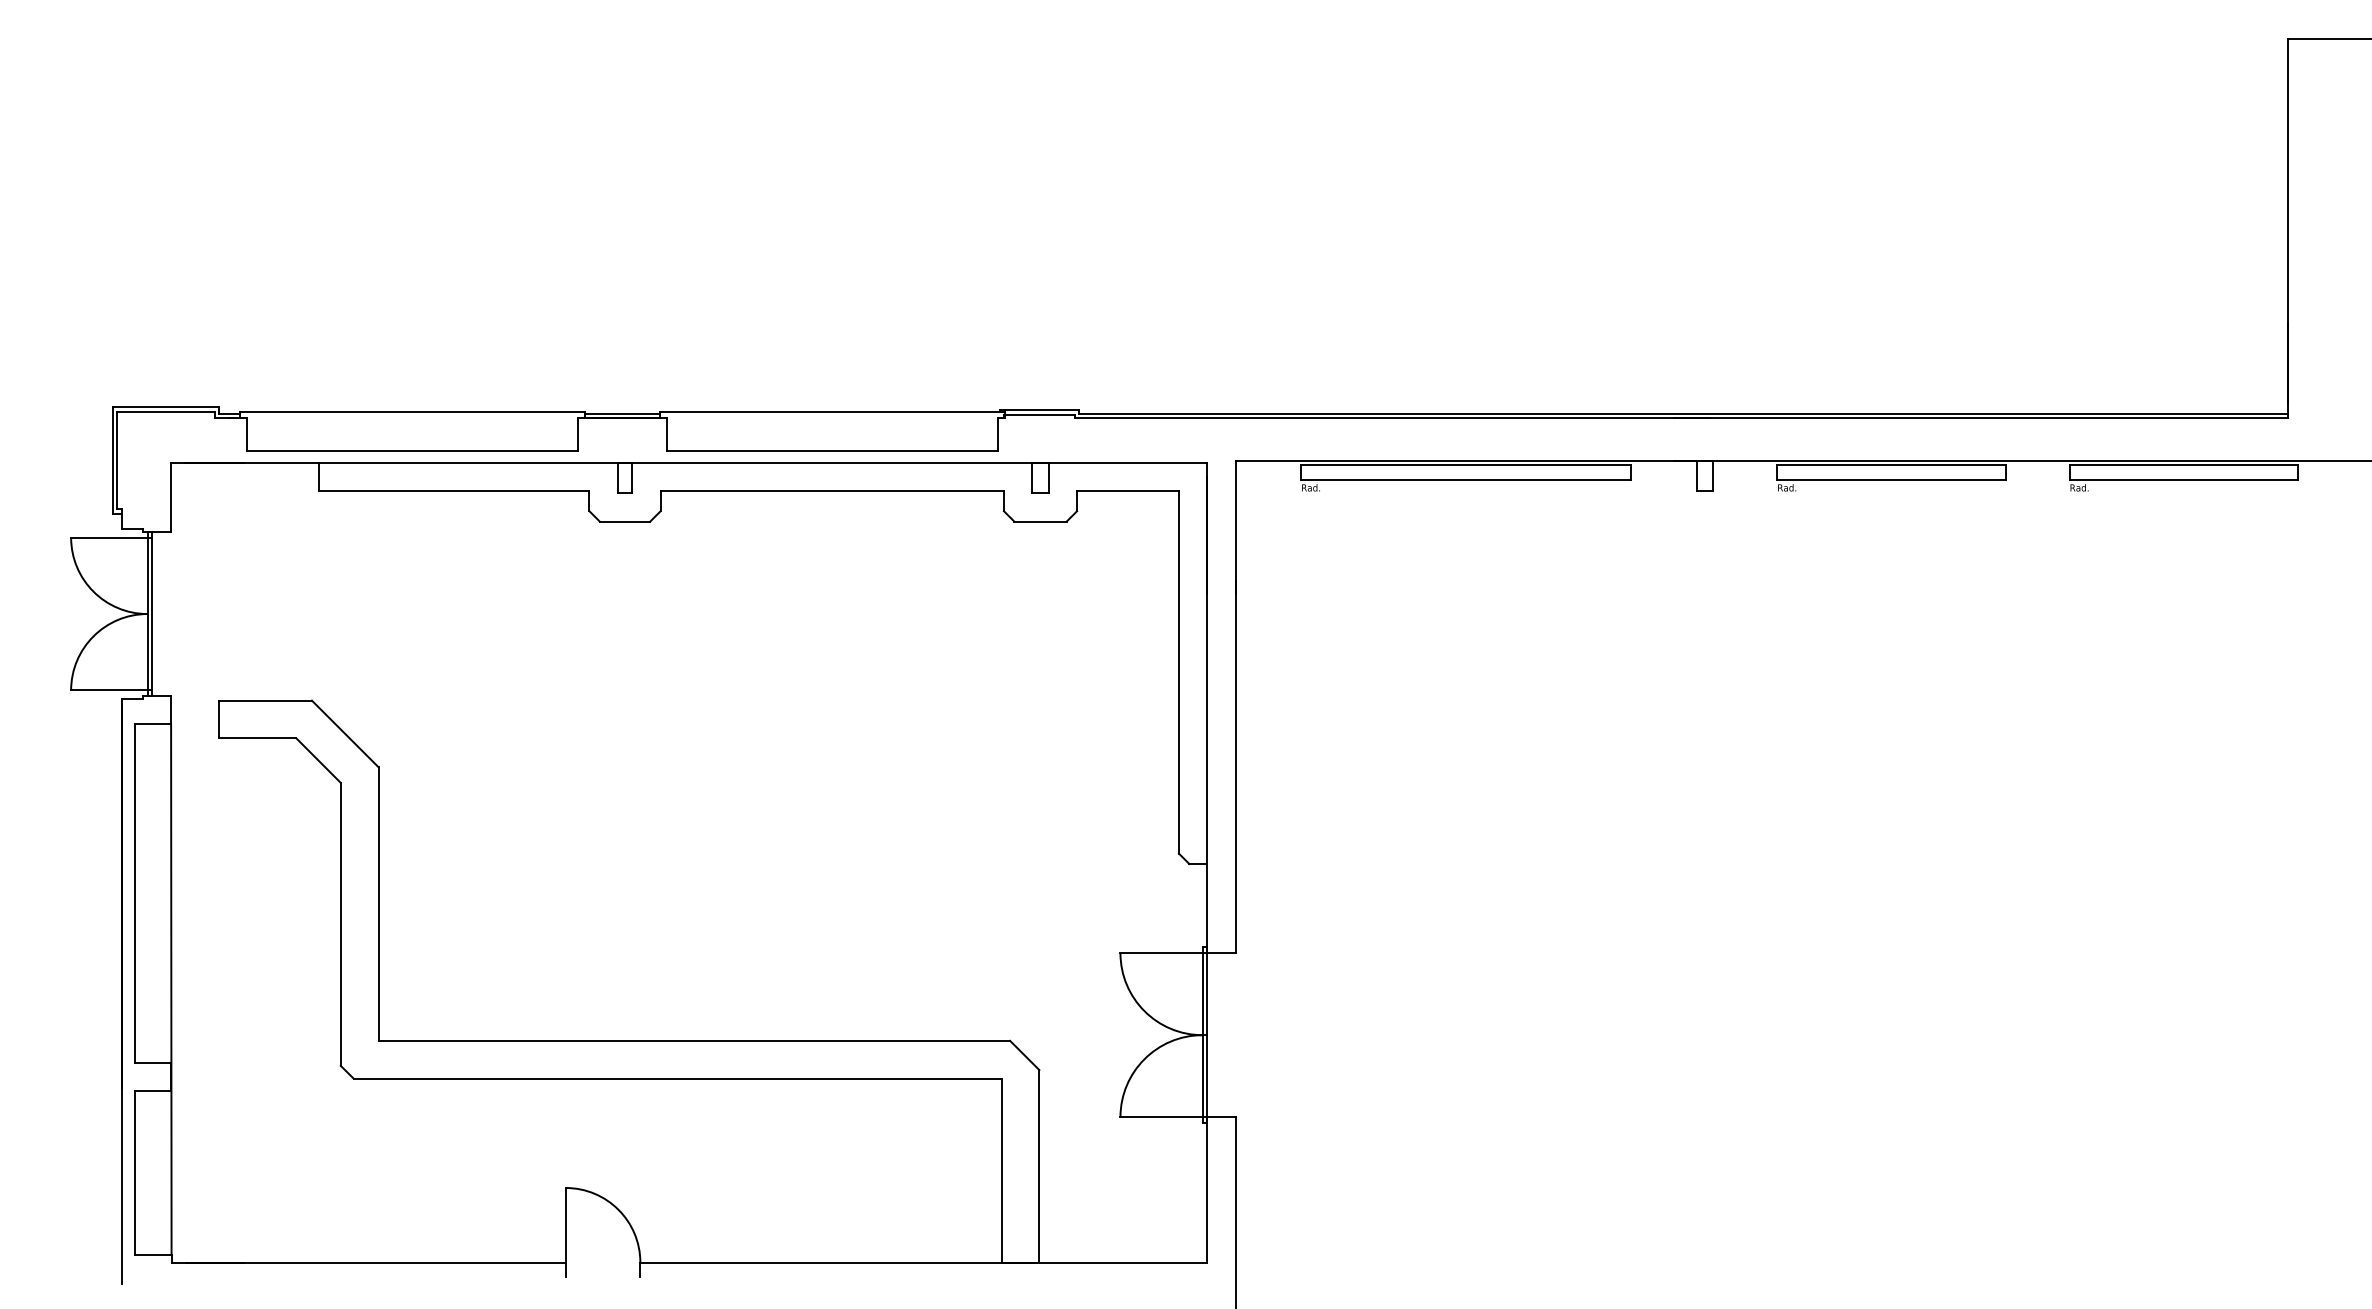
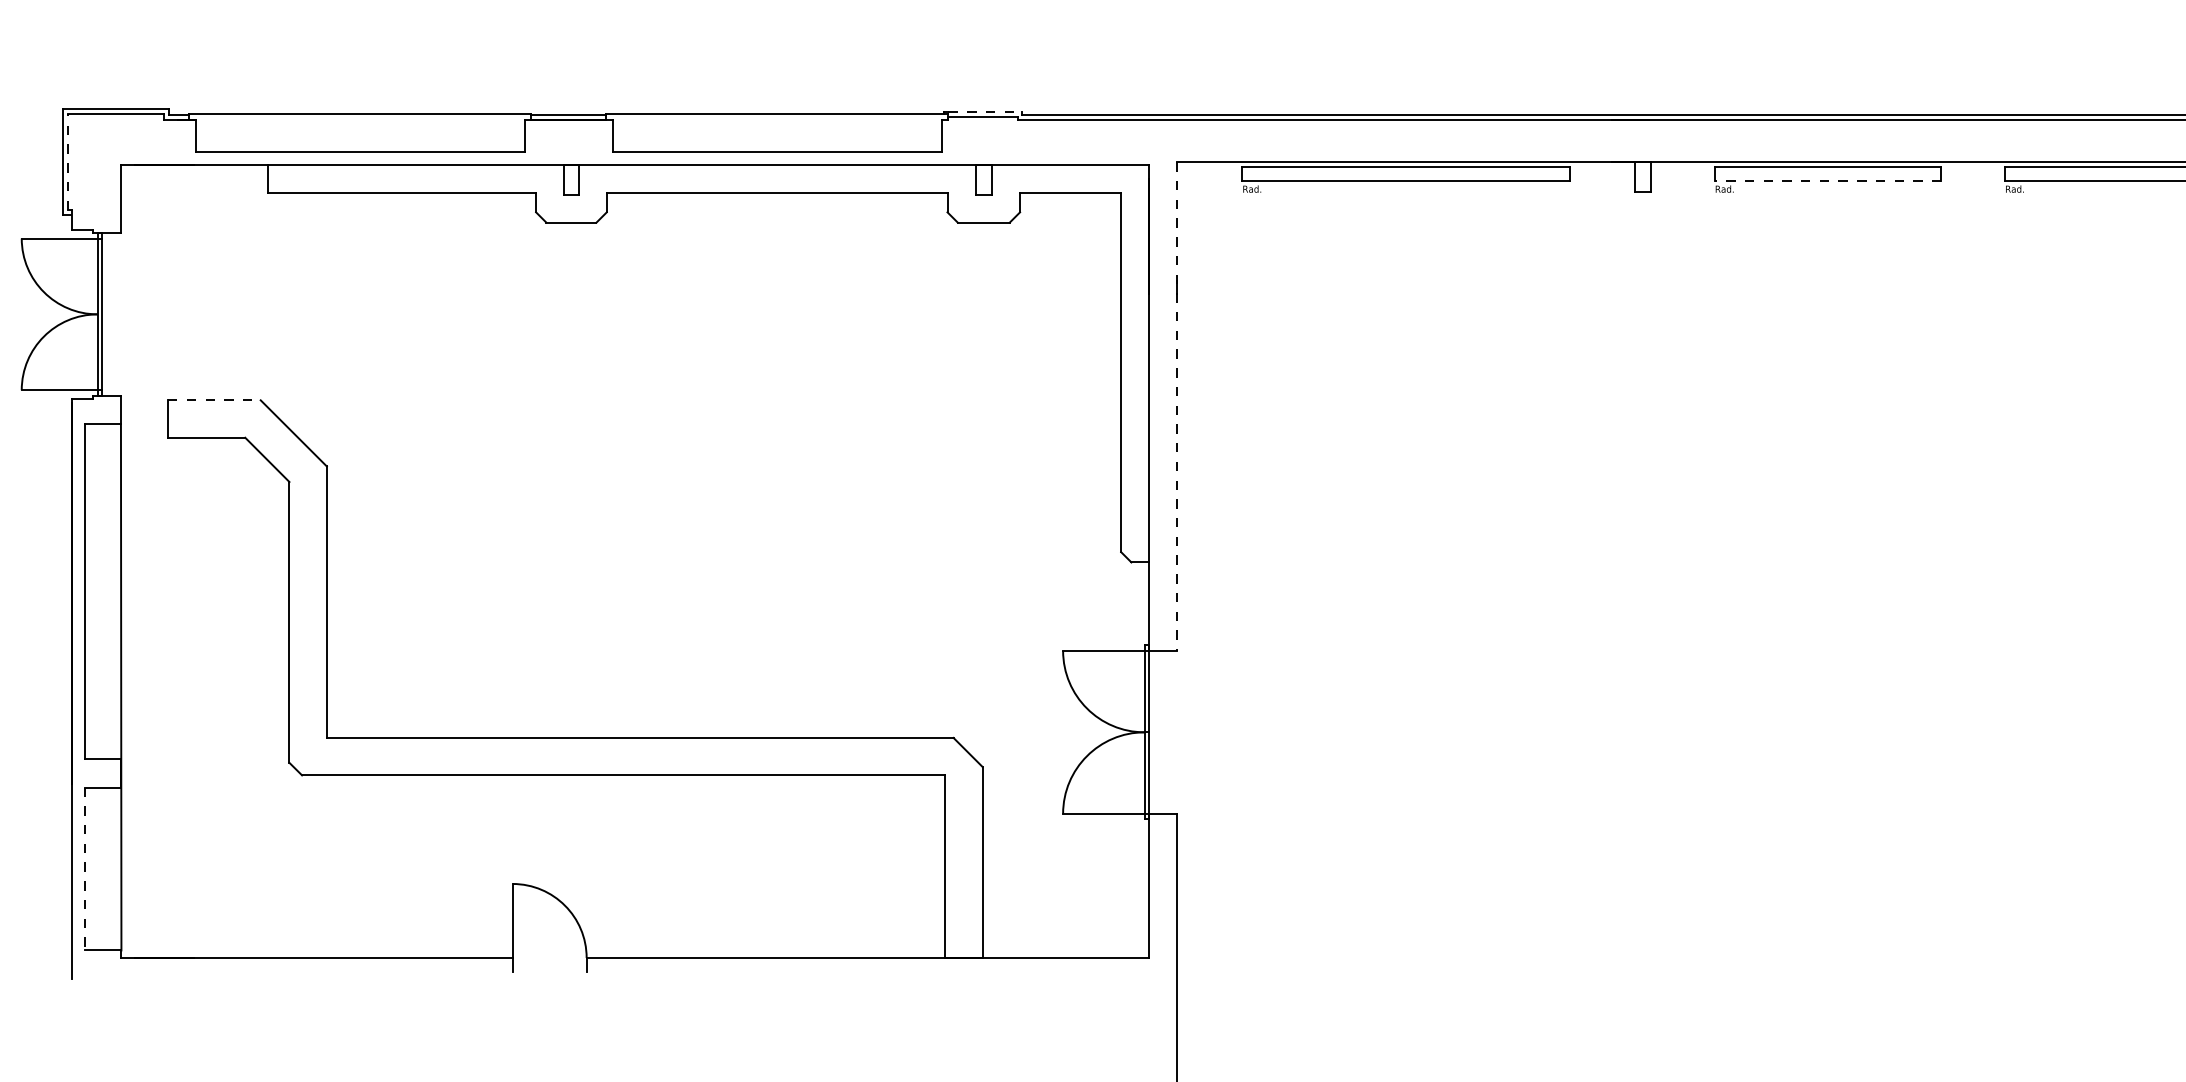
line: (1042, 410) -> (985, 112), solid -> dashed
line: (117, 460) -> (67, 162), solid -> dashed
line: (1890, 479) -> (1827, 180), solid -> dashed
line: (265, 700) -> (214, 400), solid -> dashed
line: (1235, 707) -> (1177, 407), solid -> dashed
line: (135, 1173) -> (85, 869), solid -> dashed

